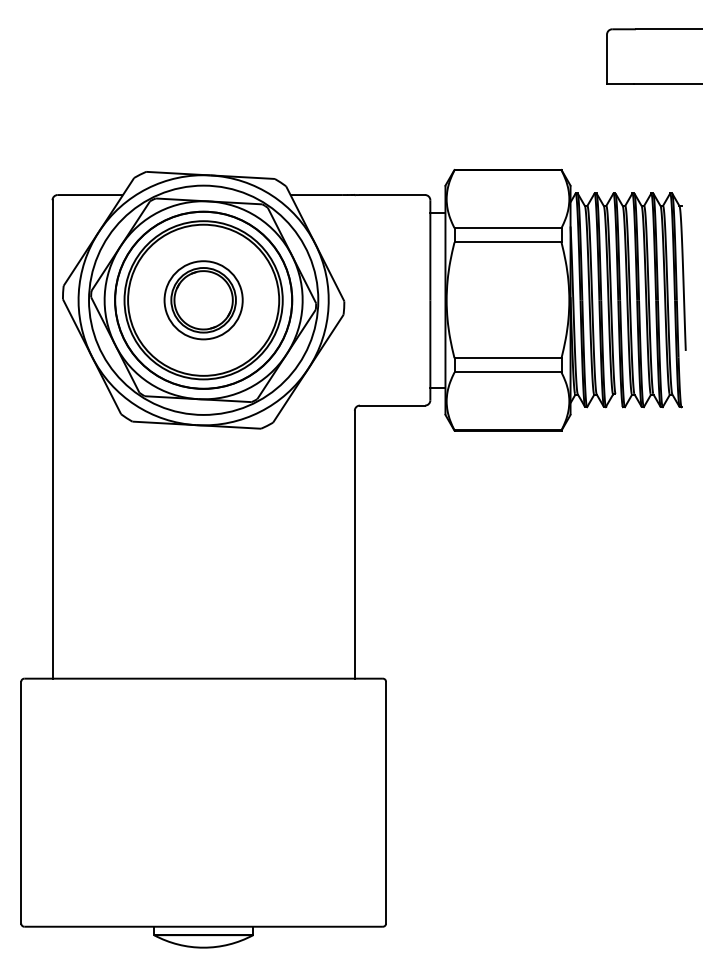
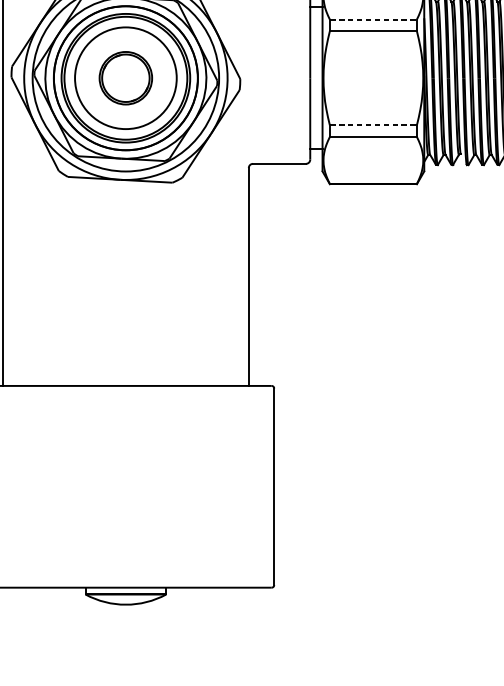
line: (508, 228) -> (373, 19), solid -> dashed
circle: (203, 300) -> (125, 78), size x1.6
line: (508, 358) -> (373, 125), solid -> dashed

